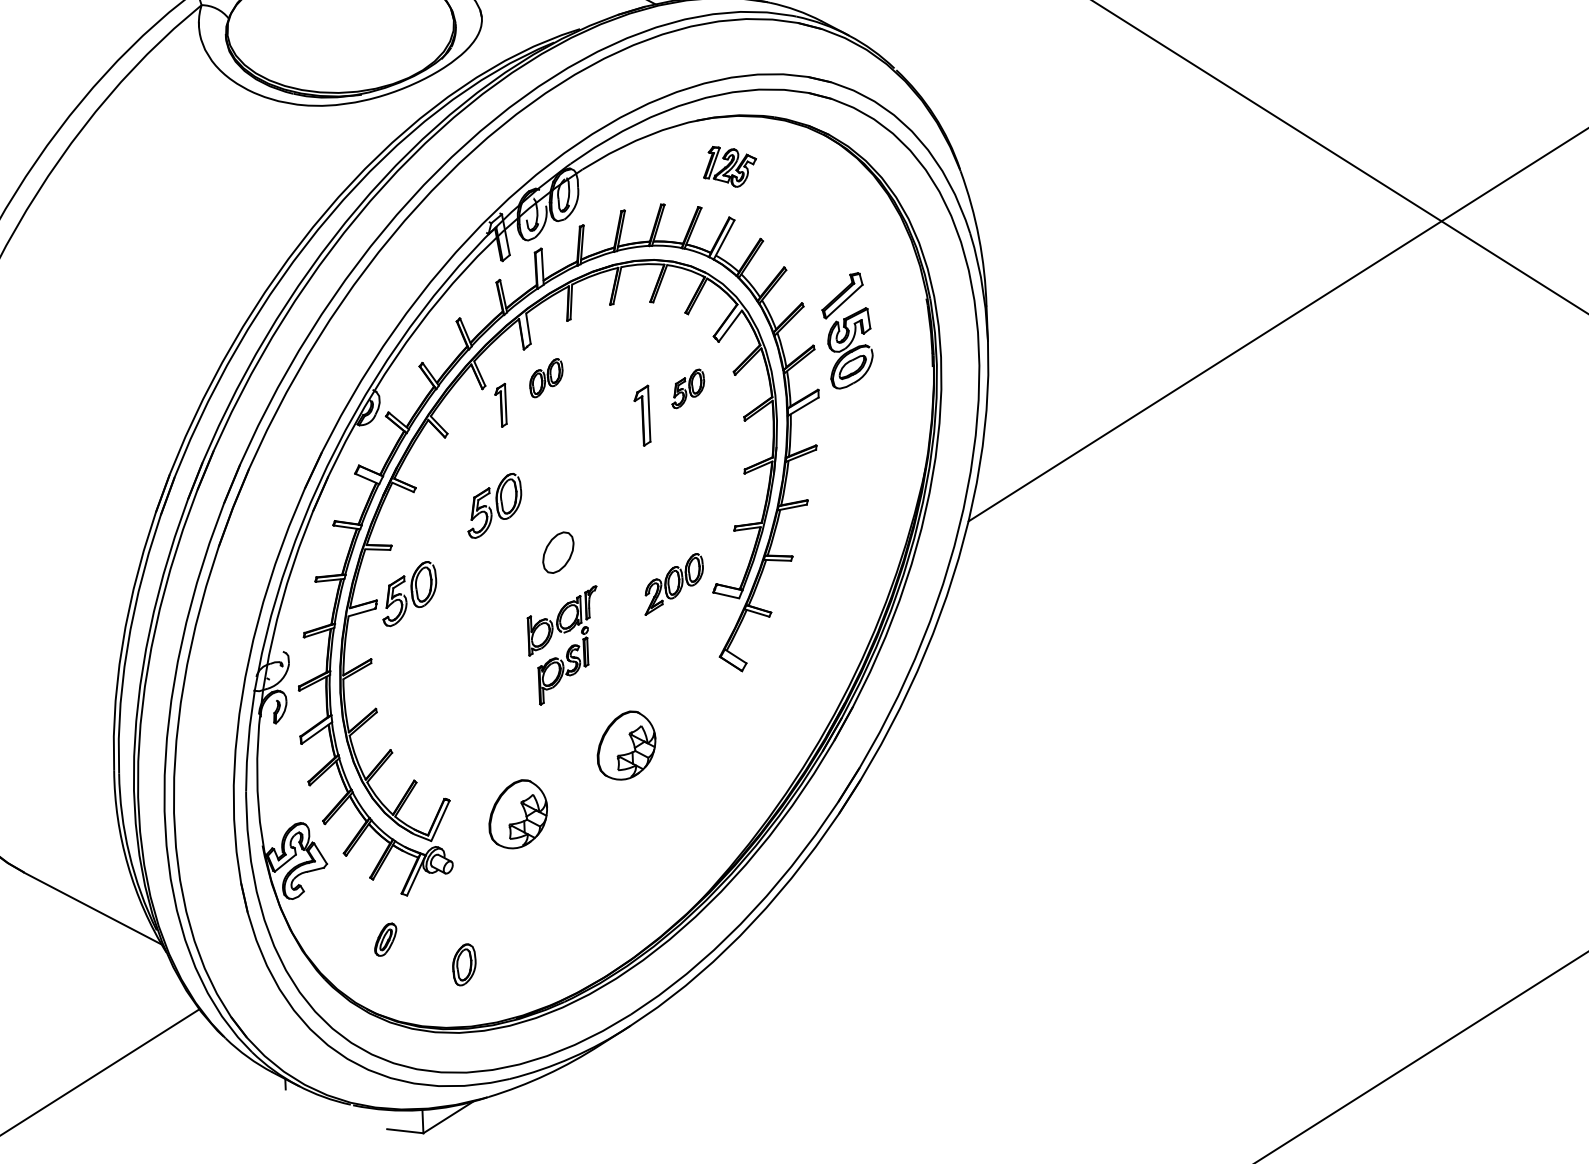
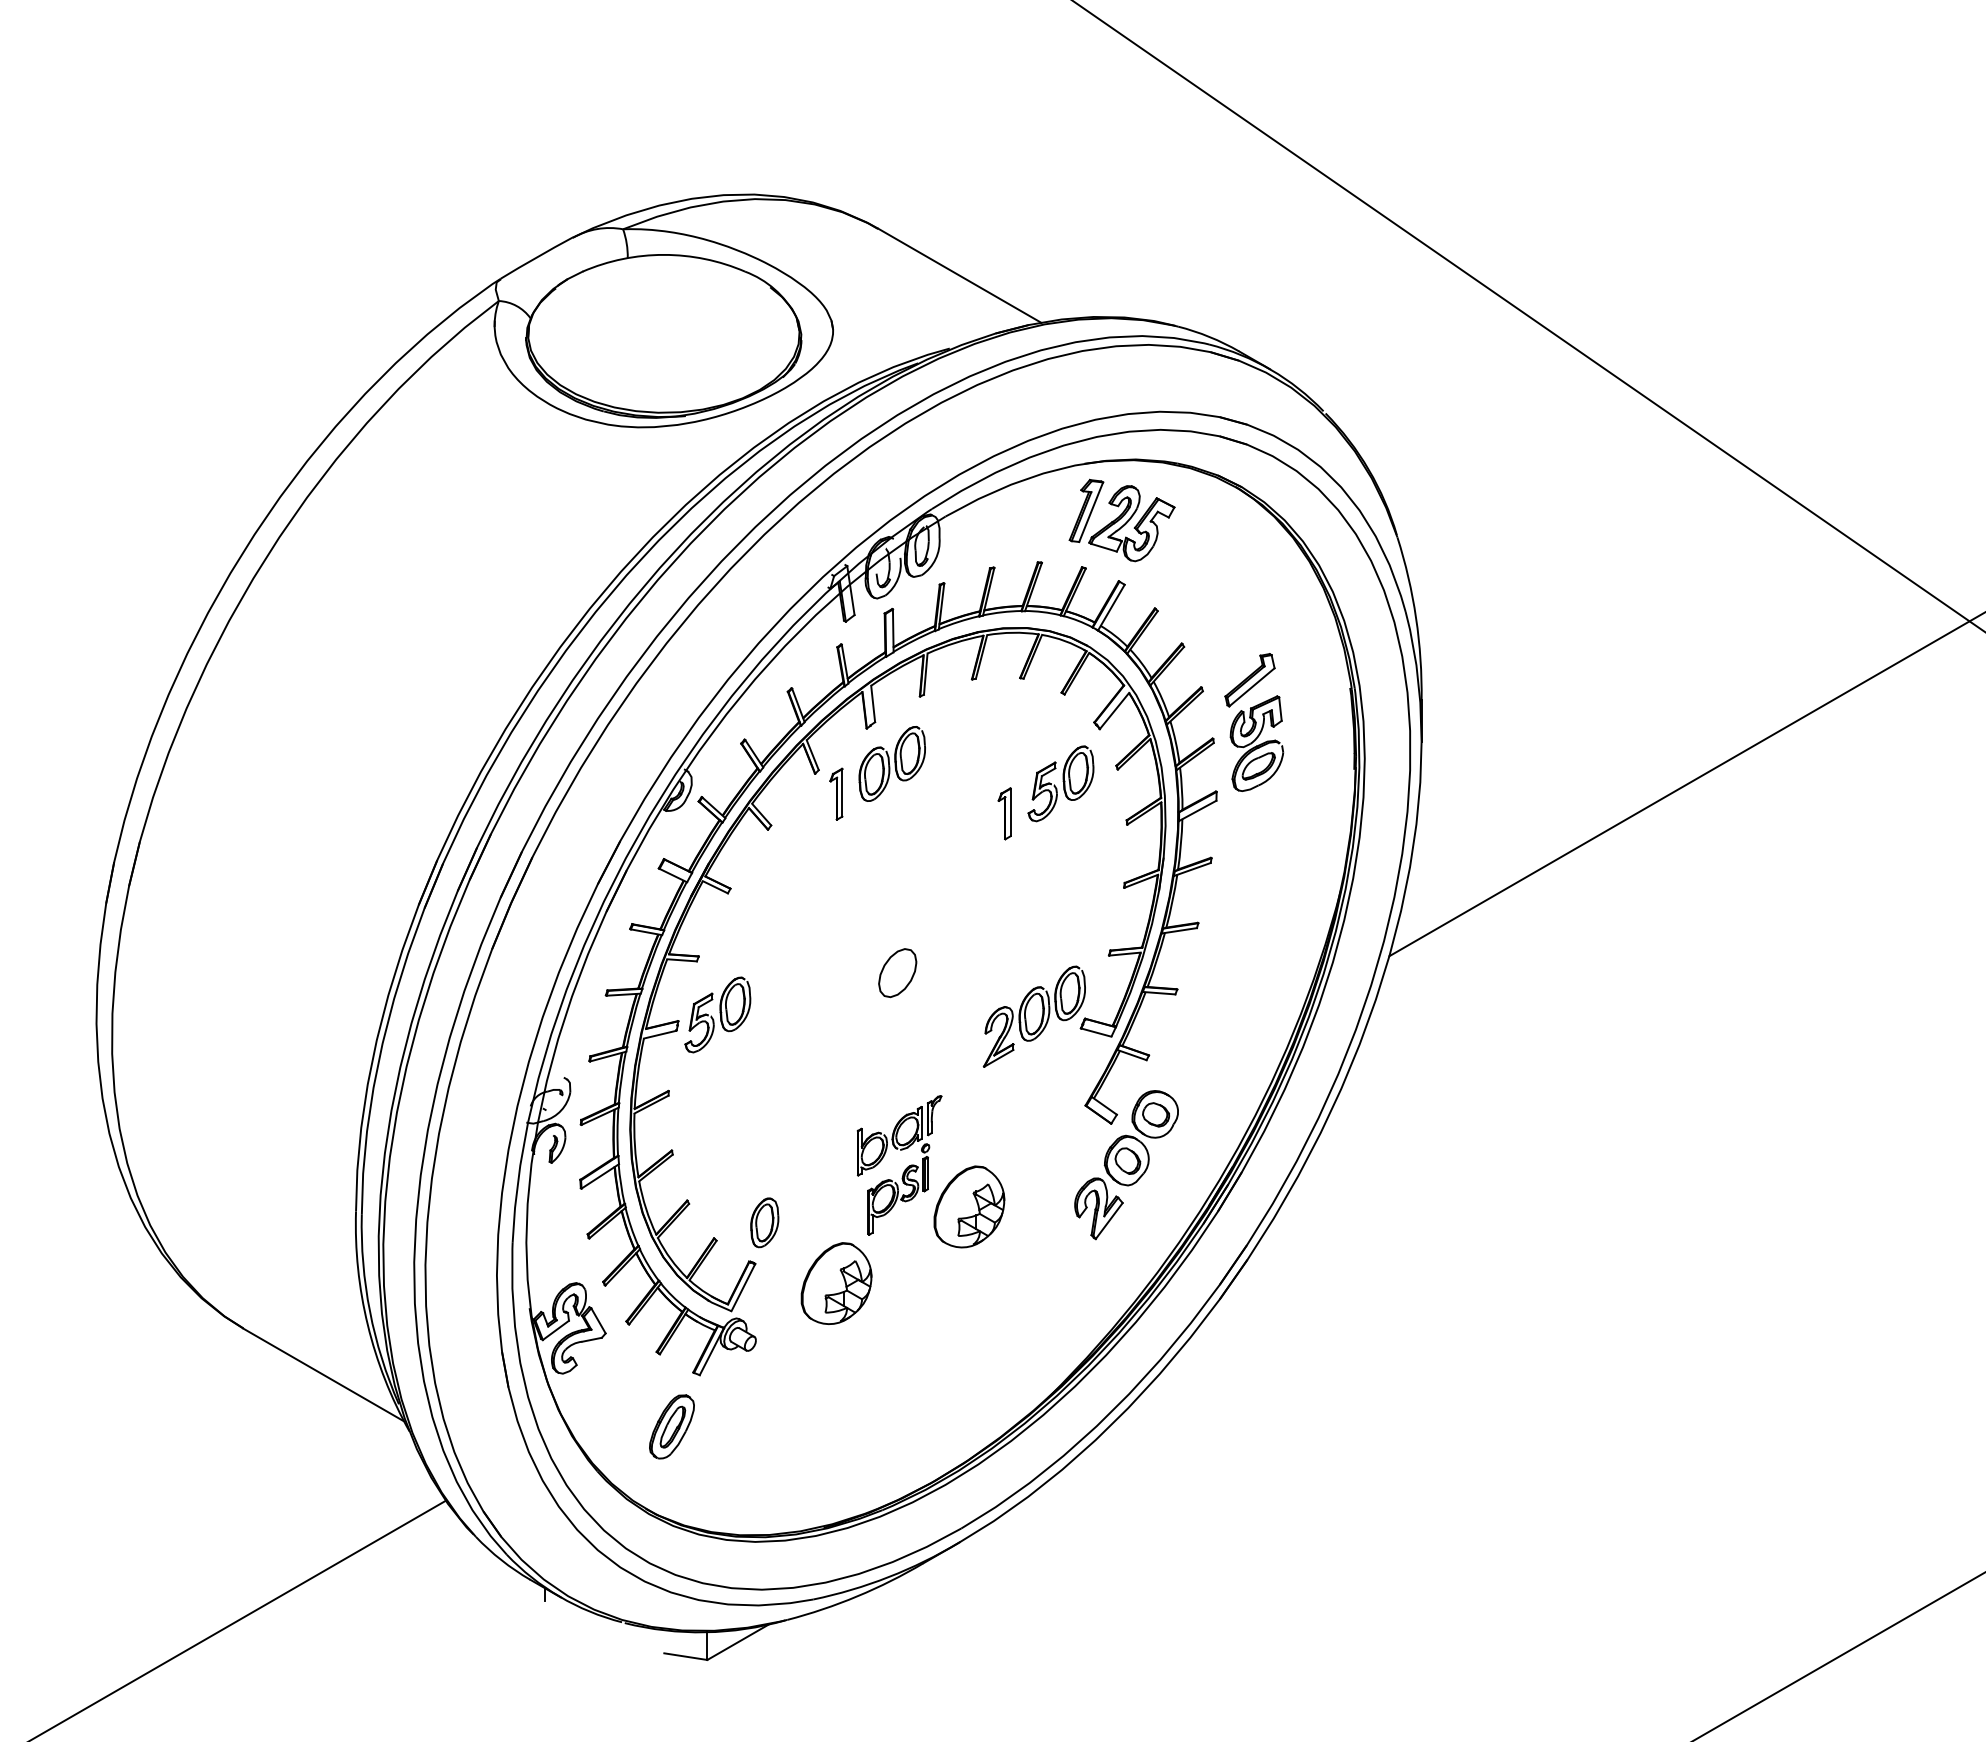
part: (729, 166) -> (1121, 520), size x1.67
part: (545, 377) -> (891, 763), size x1.67
part: (687, 388) -> (1060, 783), size x1.67
part: (642, 415) -> (1004, 813), size x0.71
part: (494, 505) -> (823, 913), removed
part: (673, 584) -> (1033, 1016), size x1.43
part: (568, 648) -> (904, 1169), moved
part: (756, 705) -> (1126, 1165), added
part: (385, 939) -> (671, 1426), size x1.67
part: (464, 964) -> (764, 1222), moved

